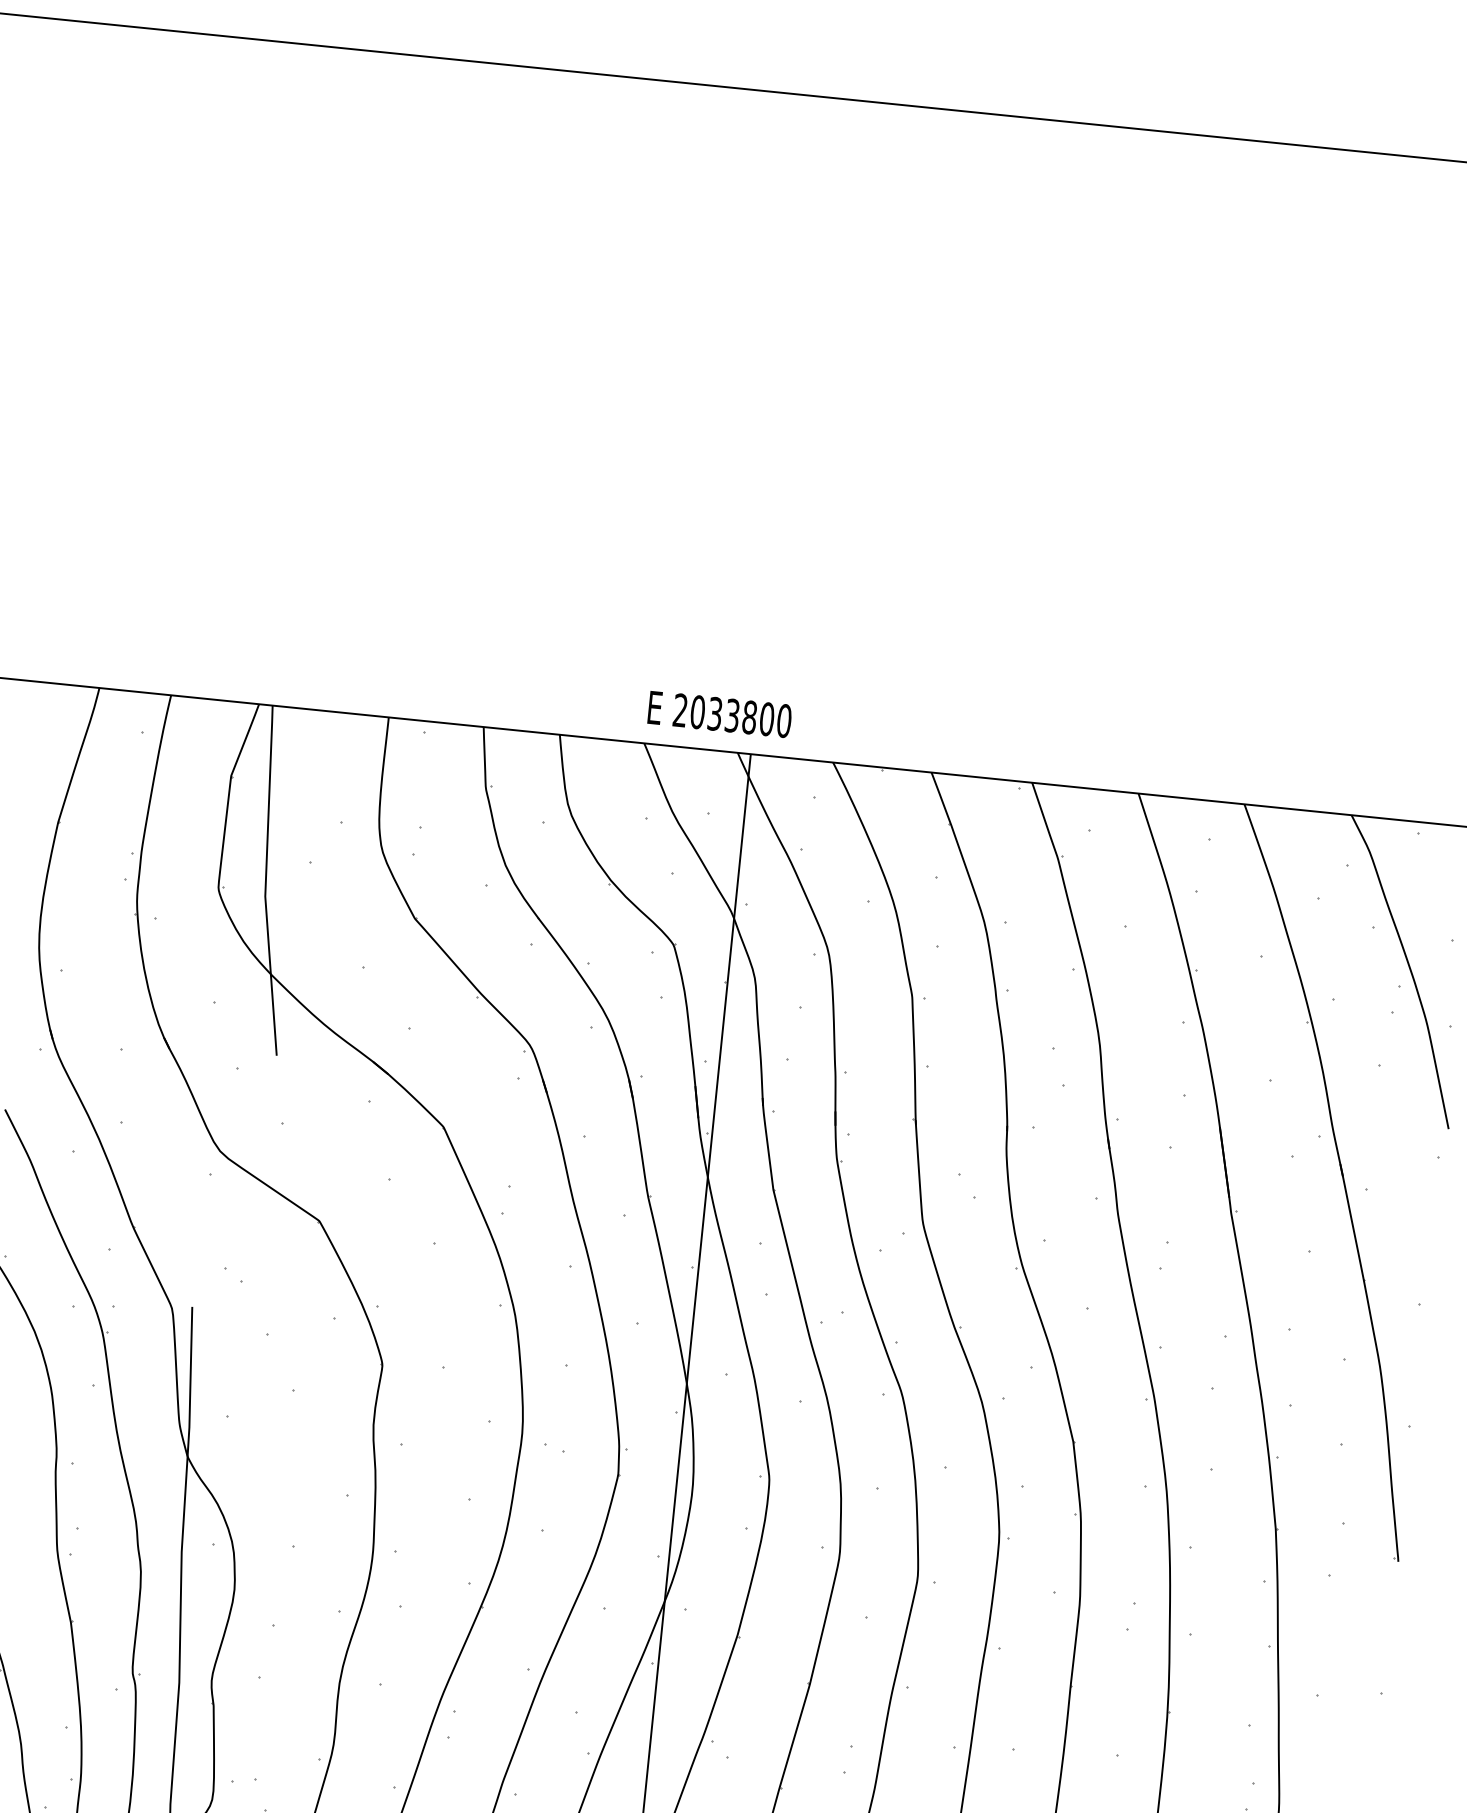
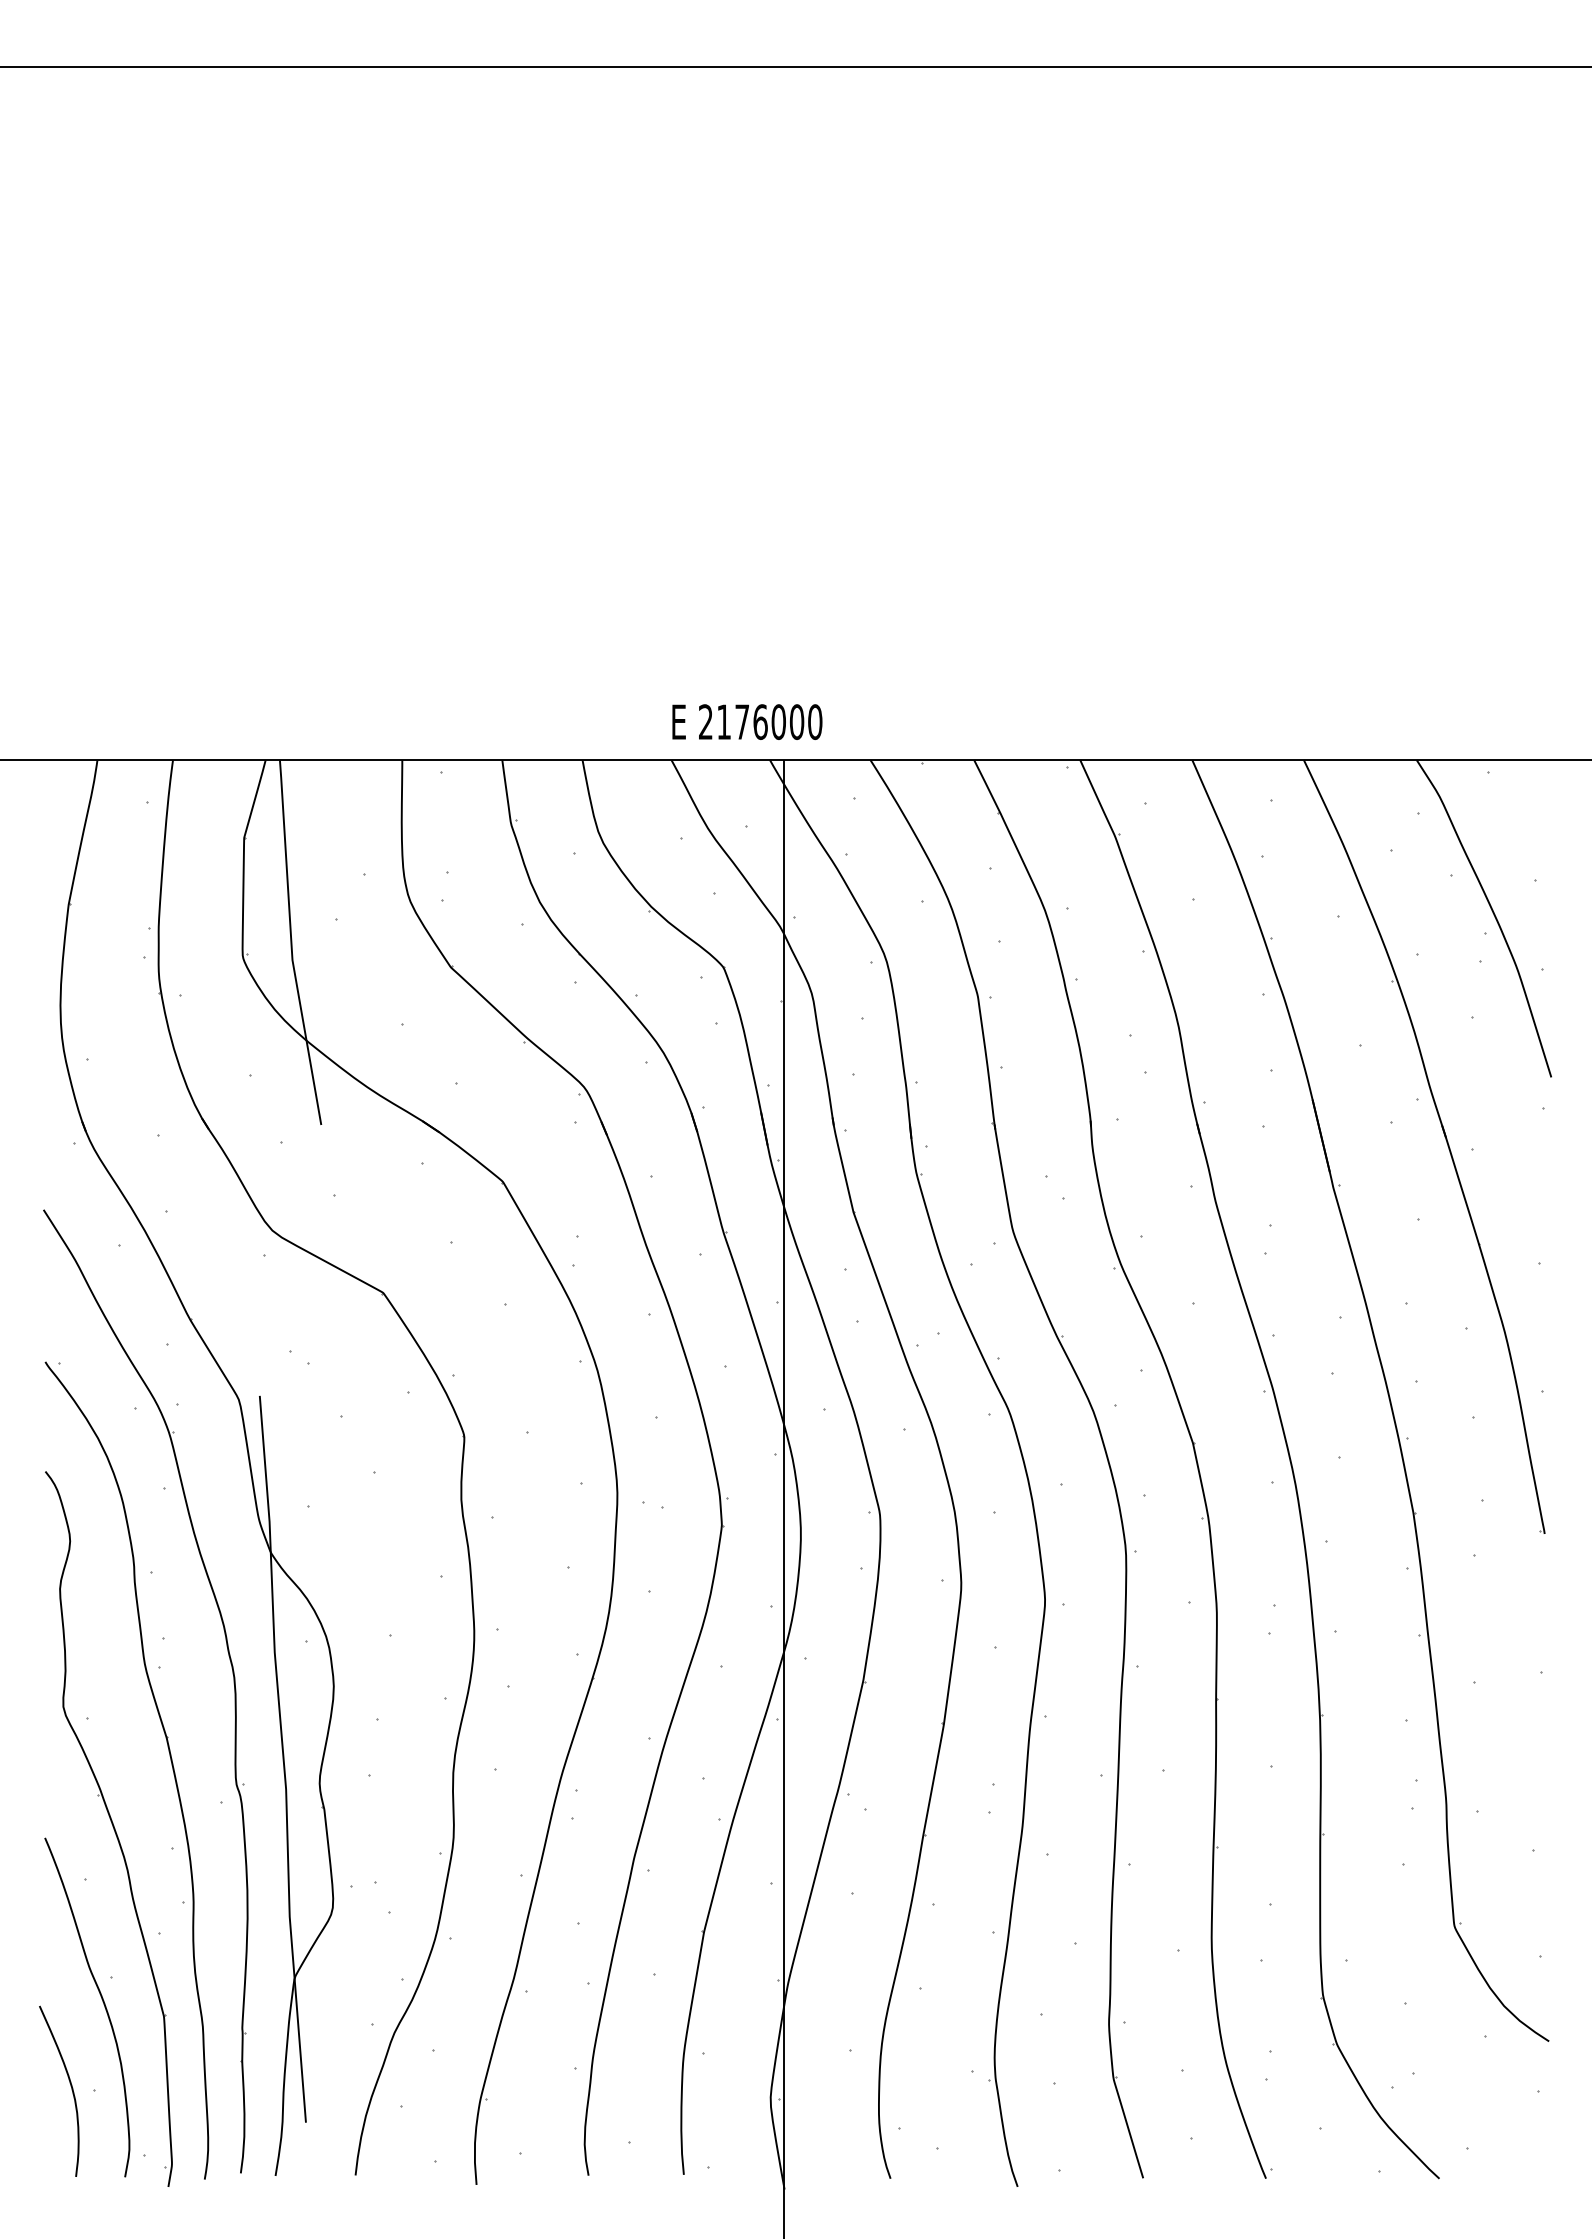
text: (723, 715) -> (751, 722), 2033800 -> 2176000

